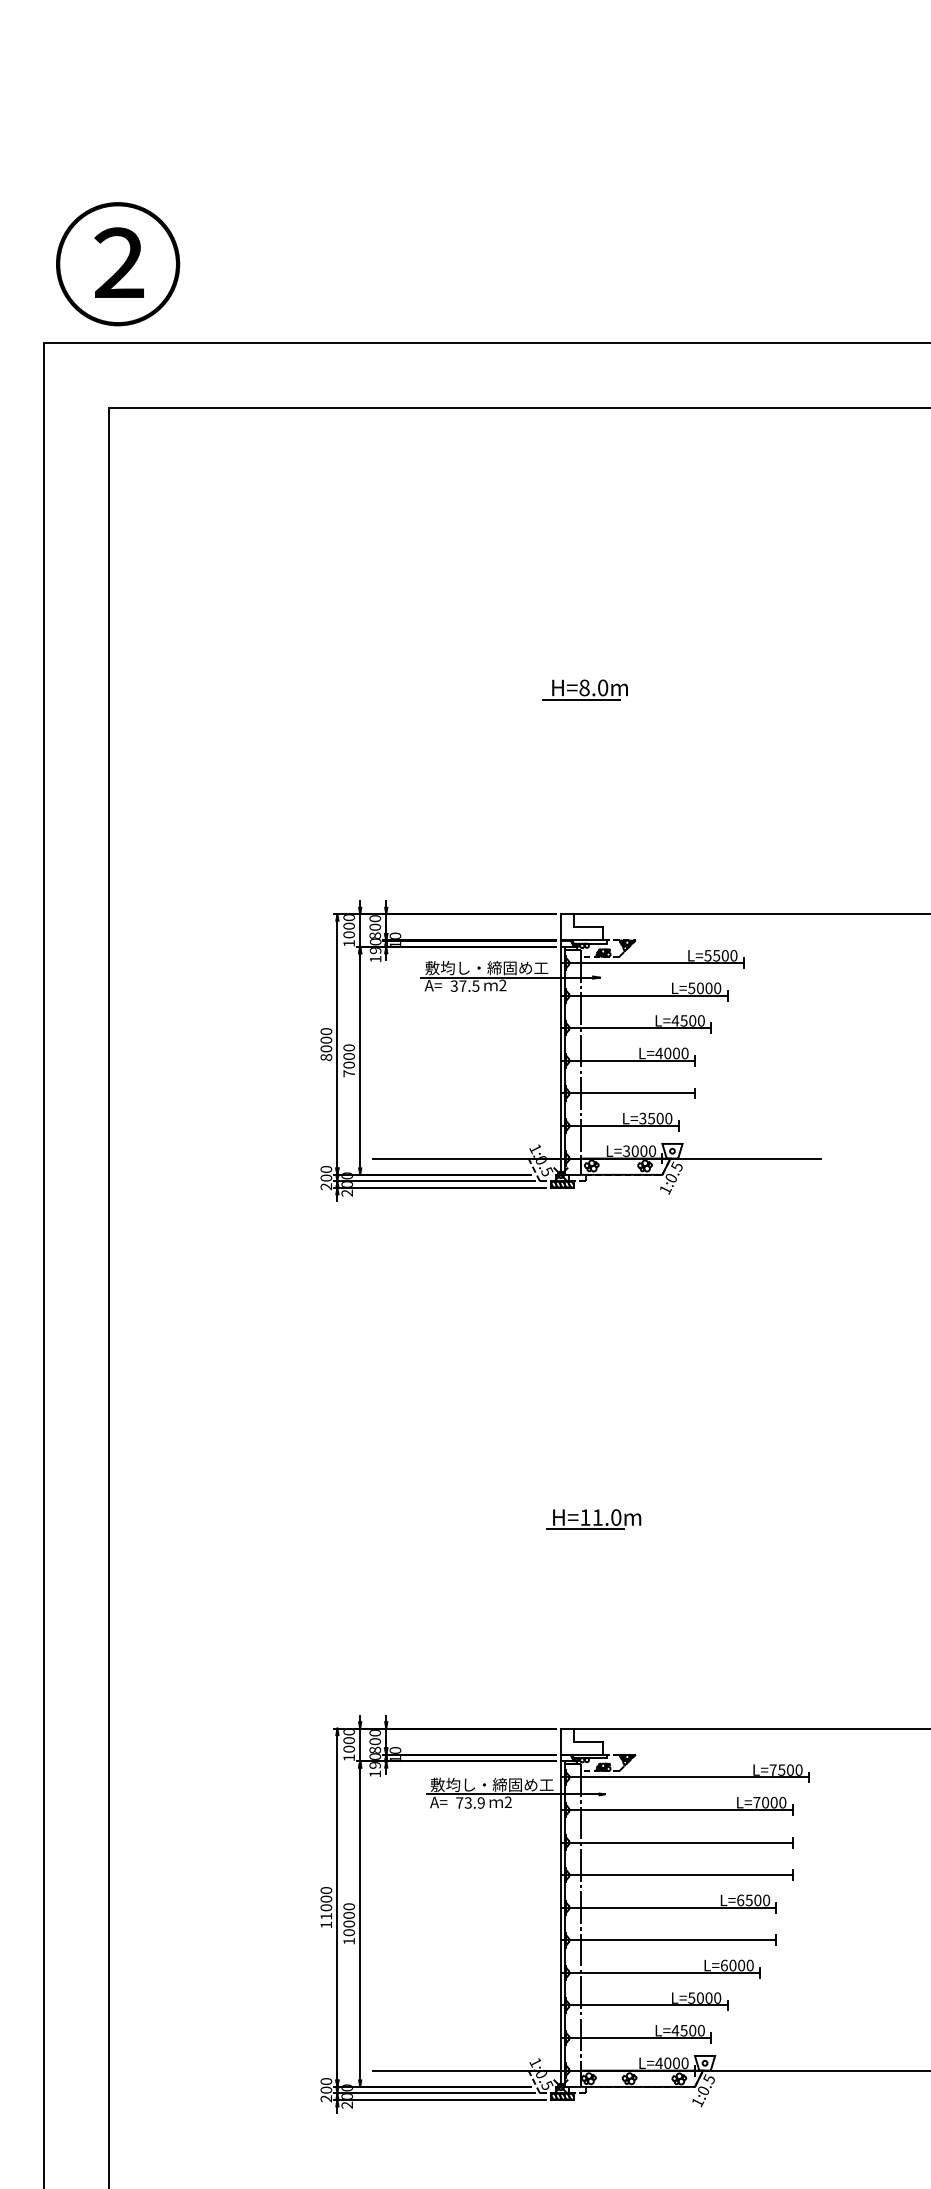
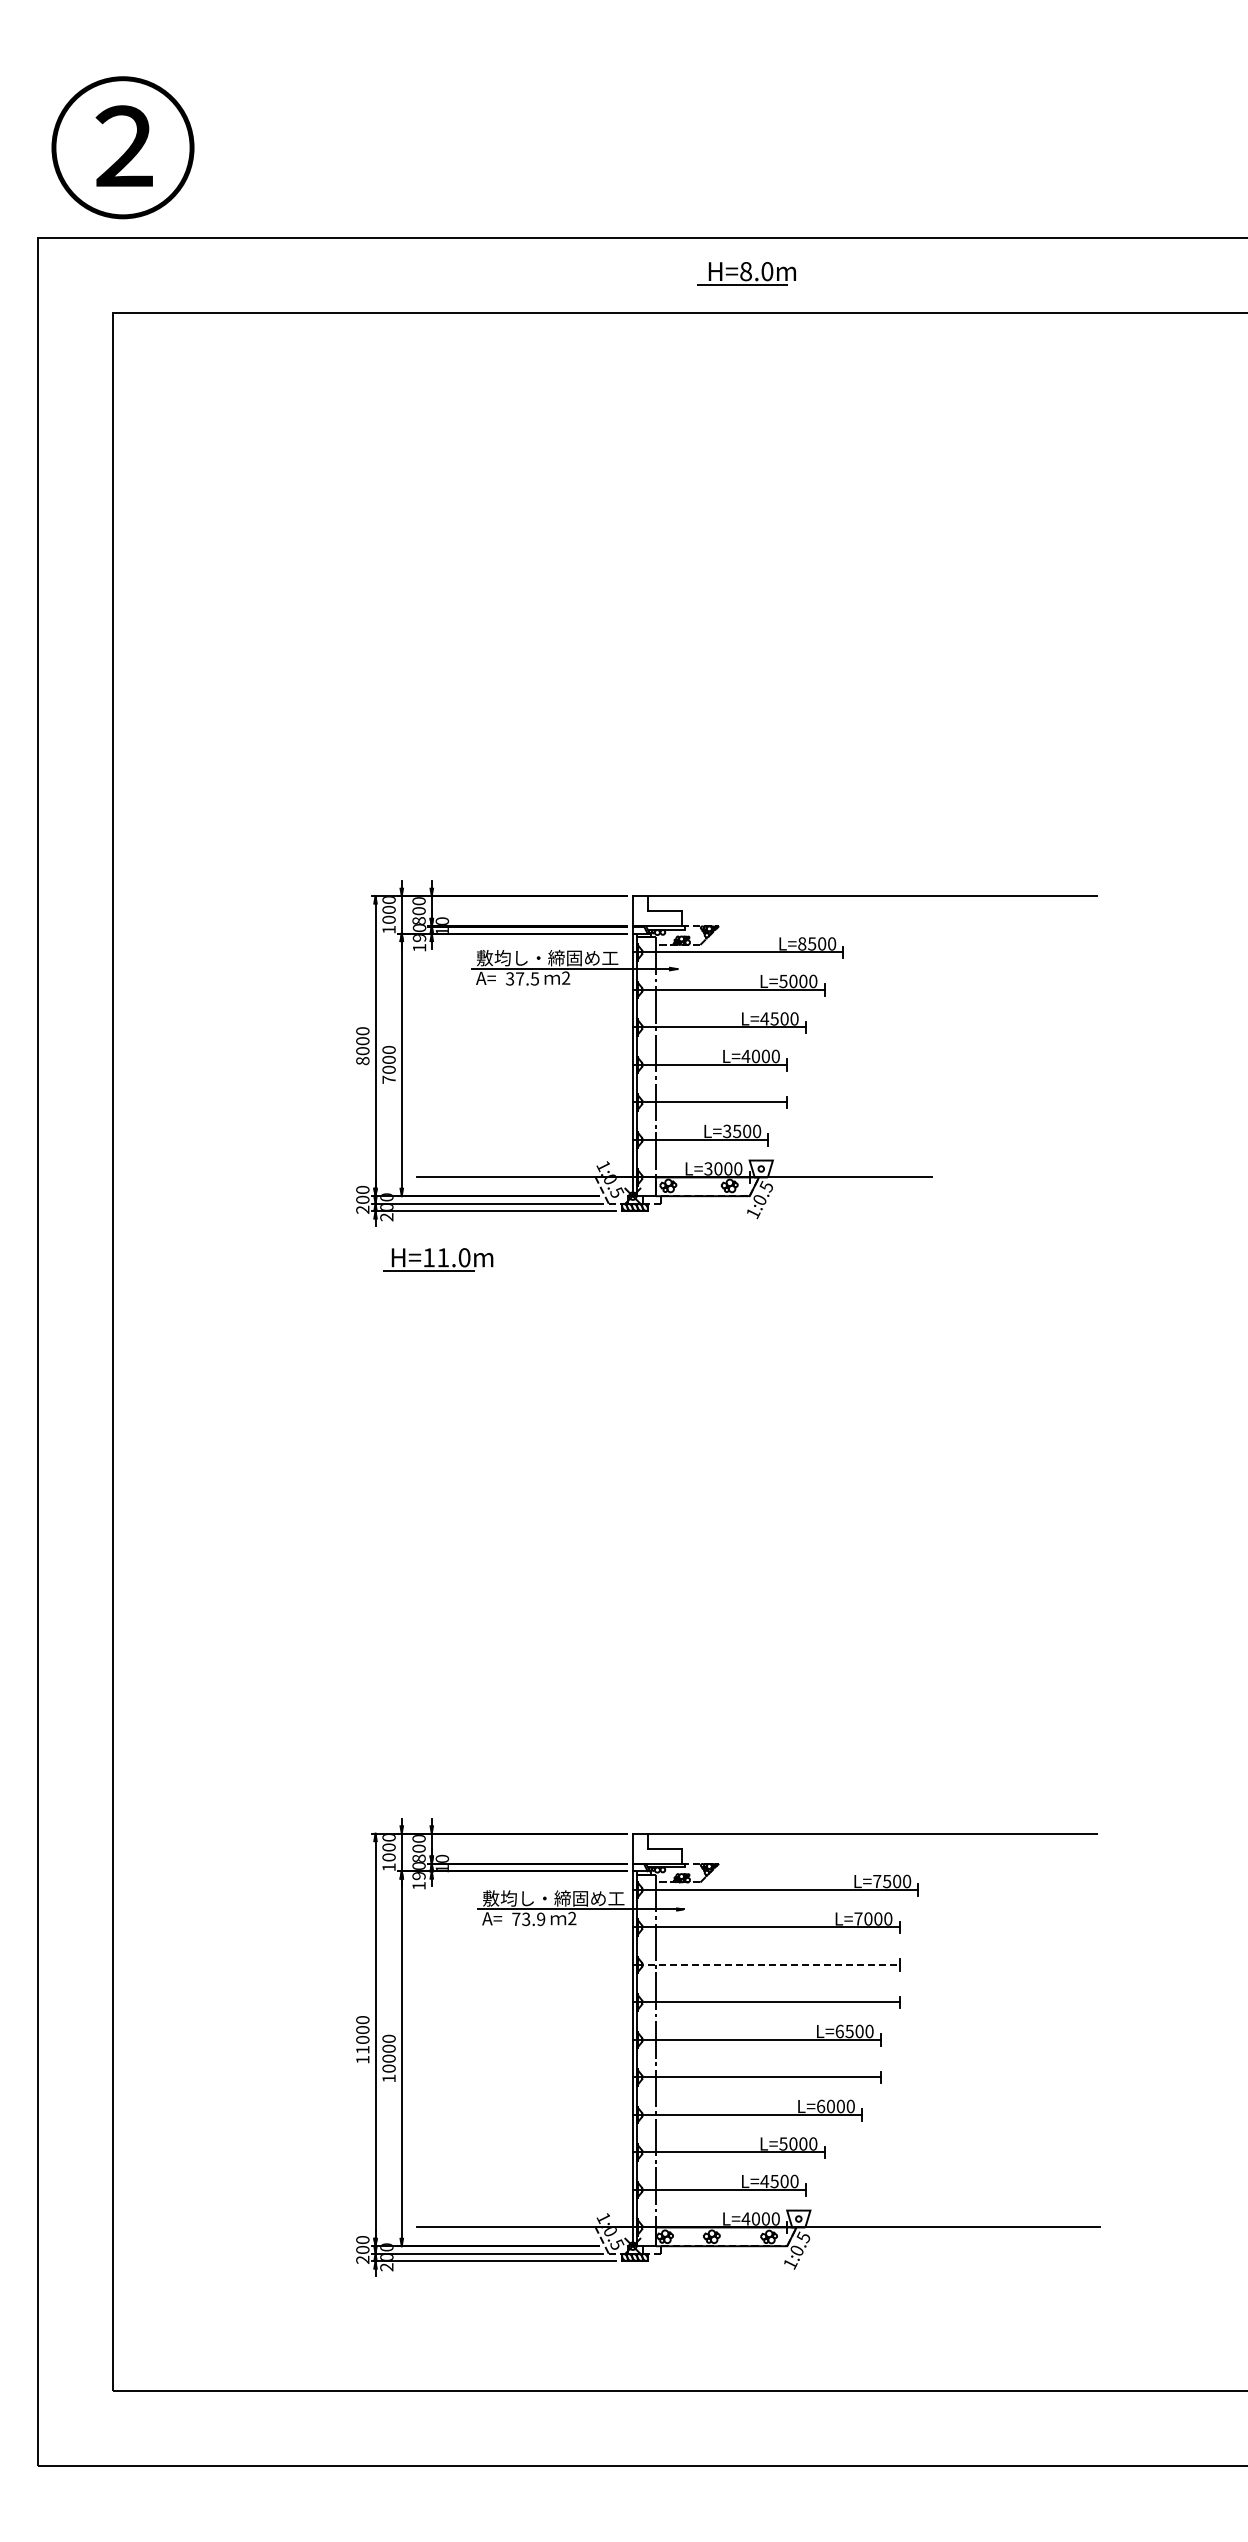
part: (584, 689) -> (746, 273), moved
text: (708, 955) -> (802, 943), L=5500 -> L=8500
part: (593, 1519) -> (438, 1259), moved
line: (678, 1842) -> (768, 1964), solid -> dashed

